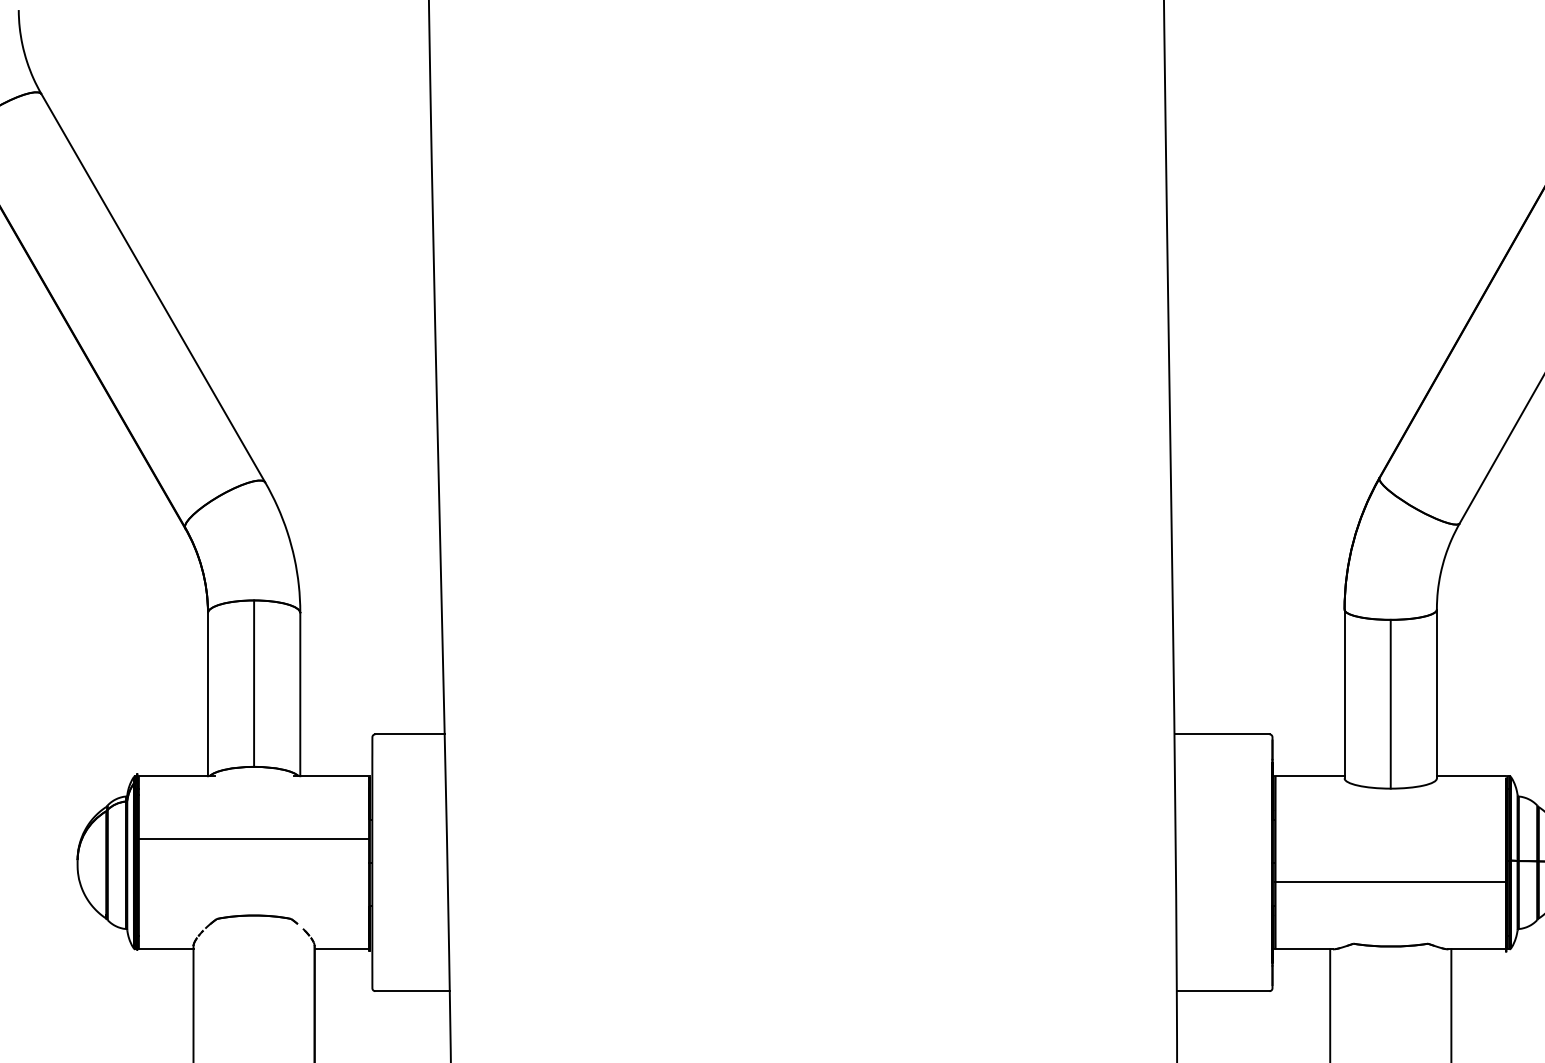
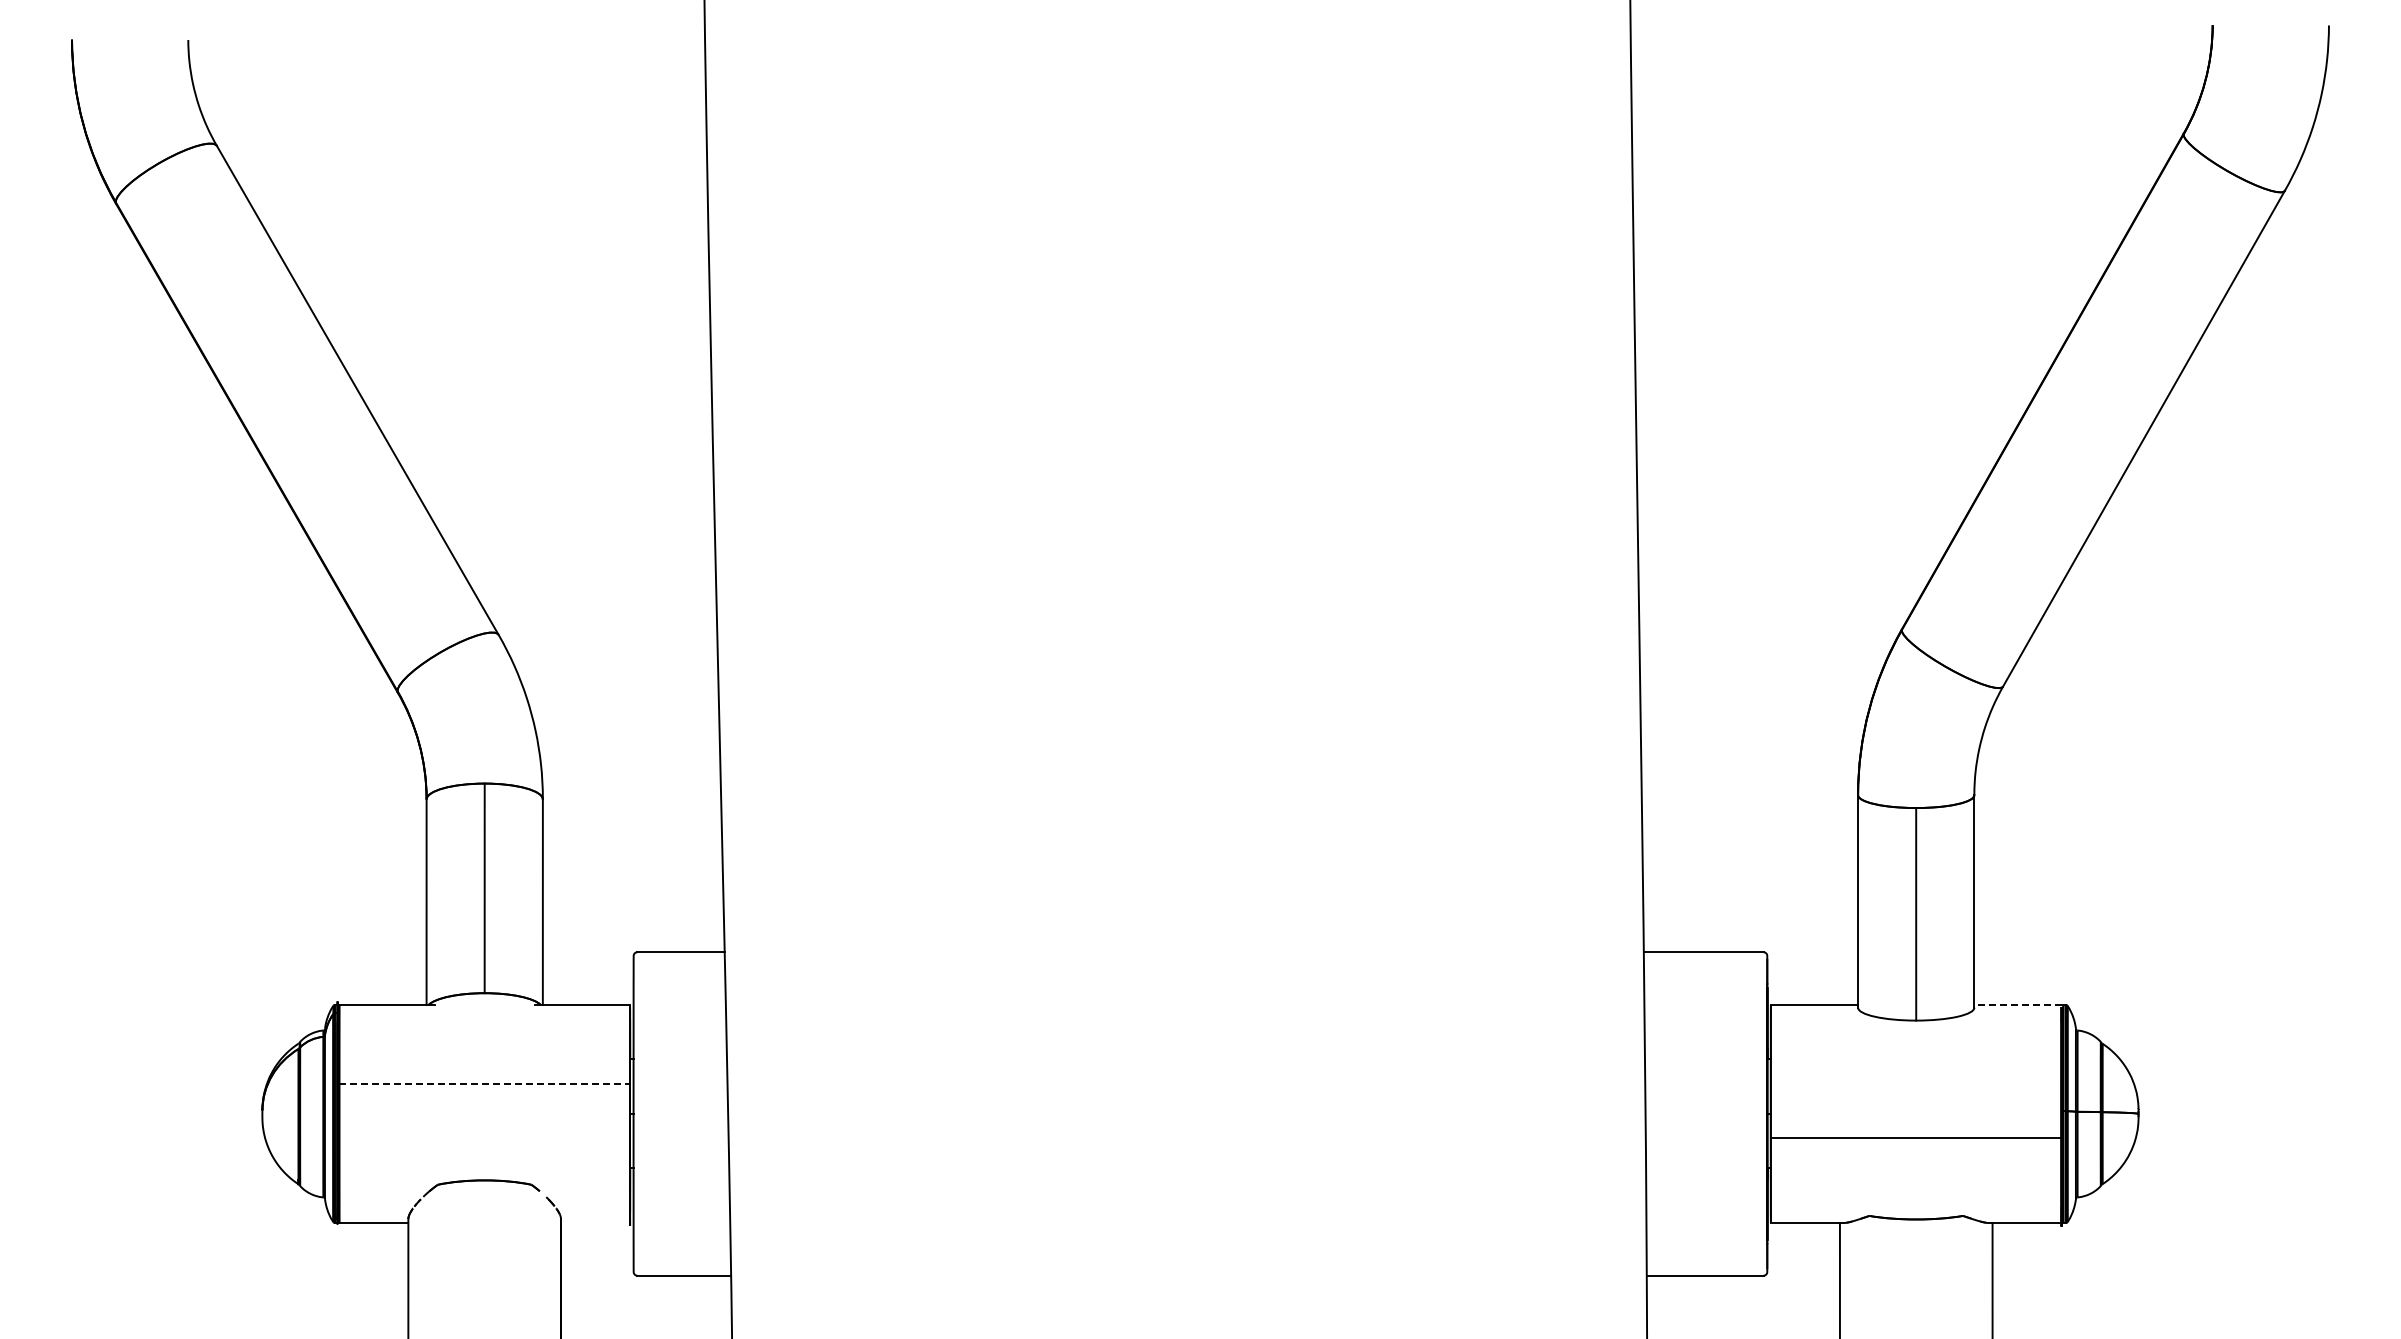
line: (1471, 775) -> (2017, 1004), solid -> dashed
line: (254, 839) -> (485, 1084), solid -> dashed
line: (342, 948) -> (595, 1222), removed

